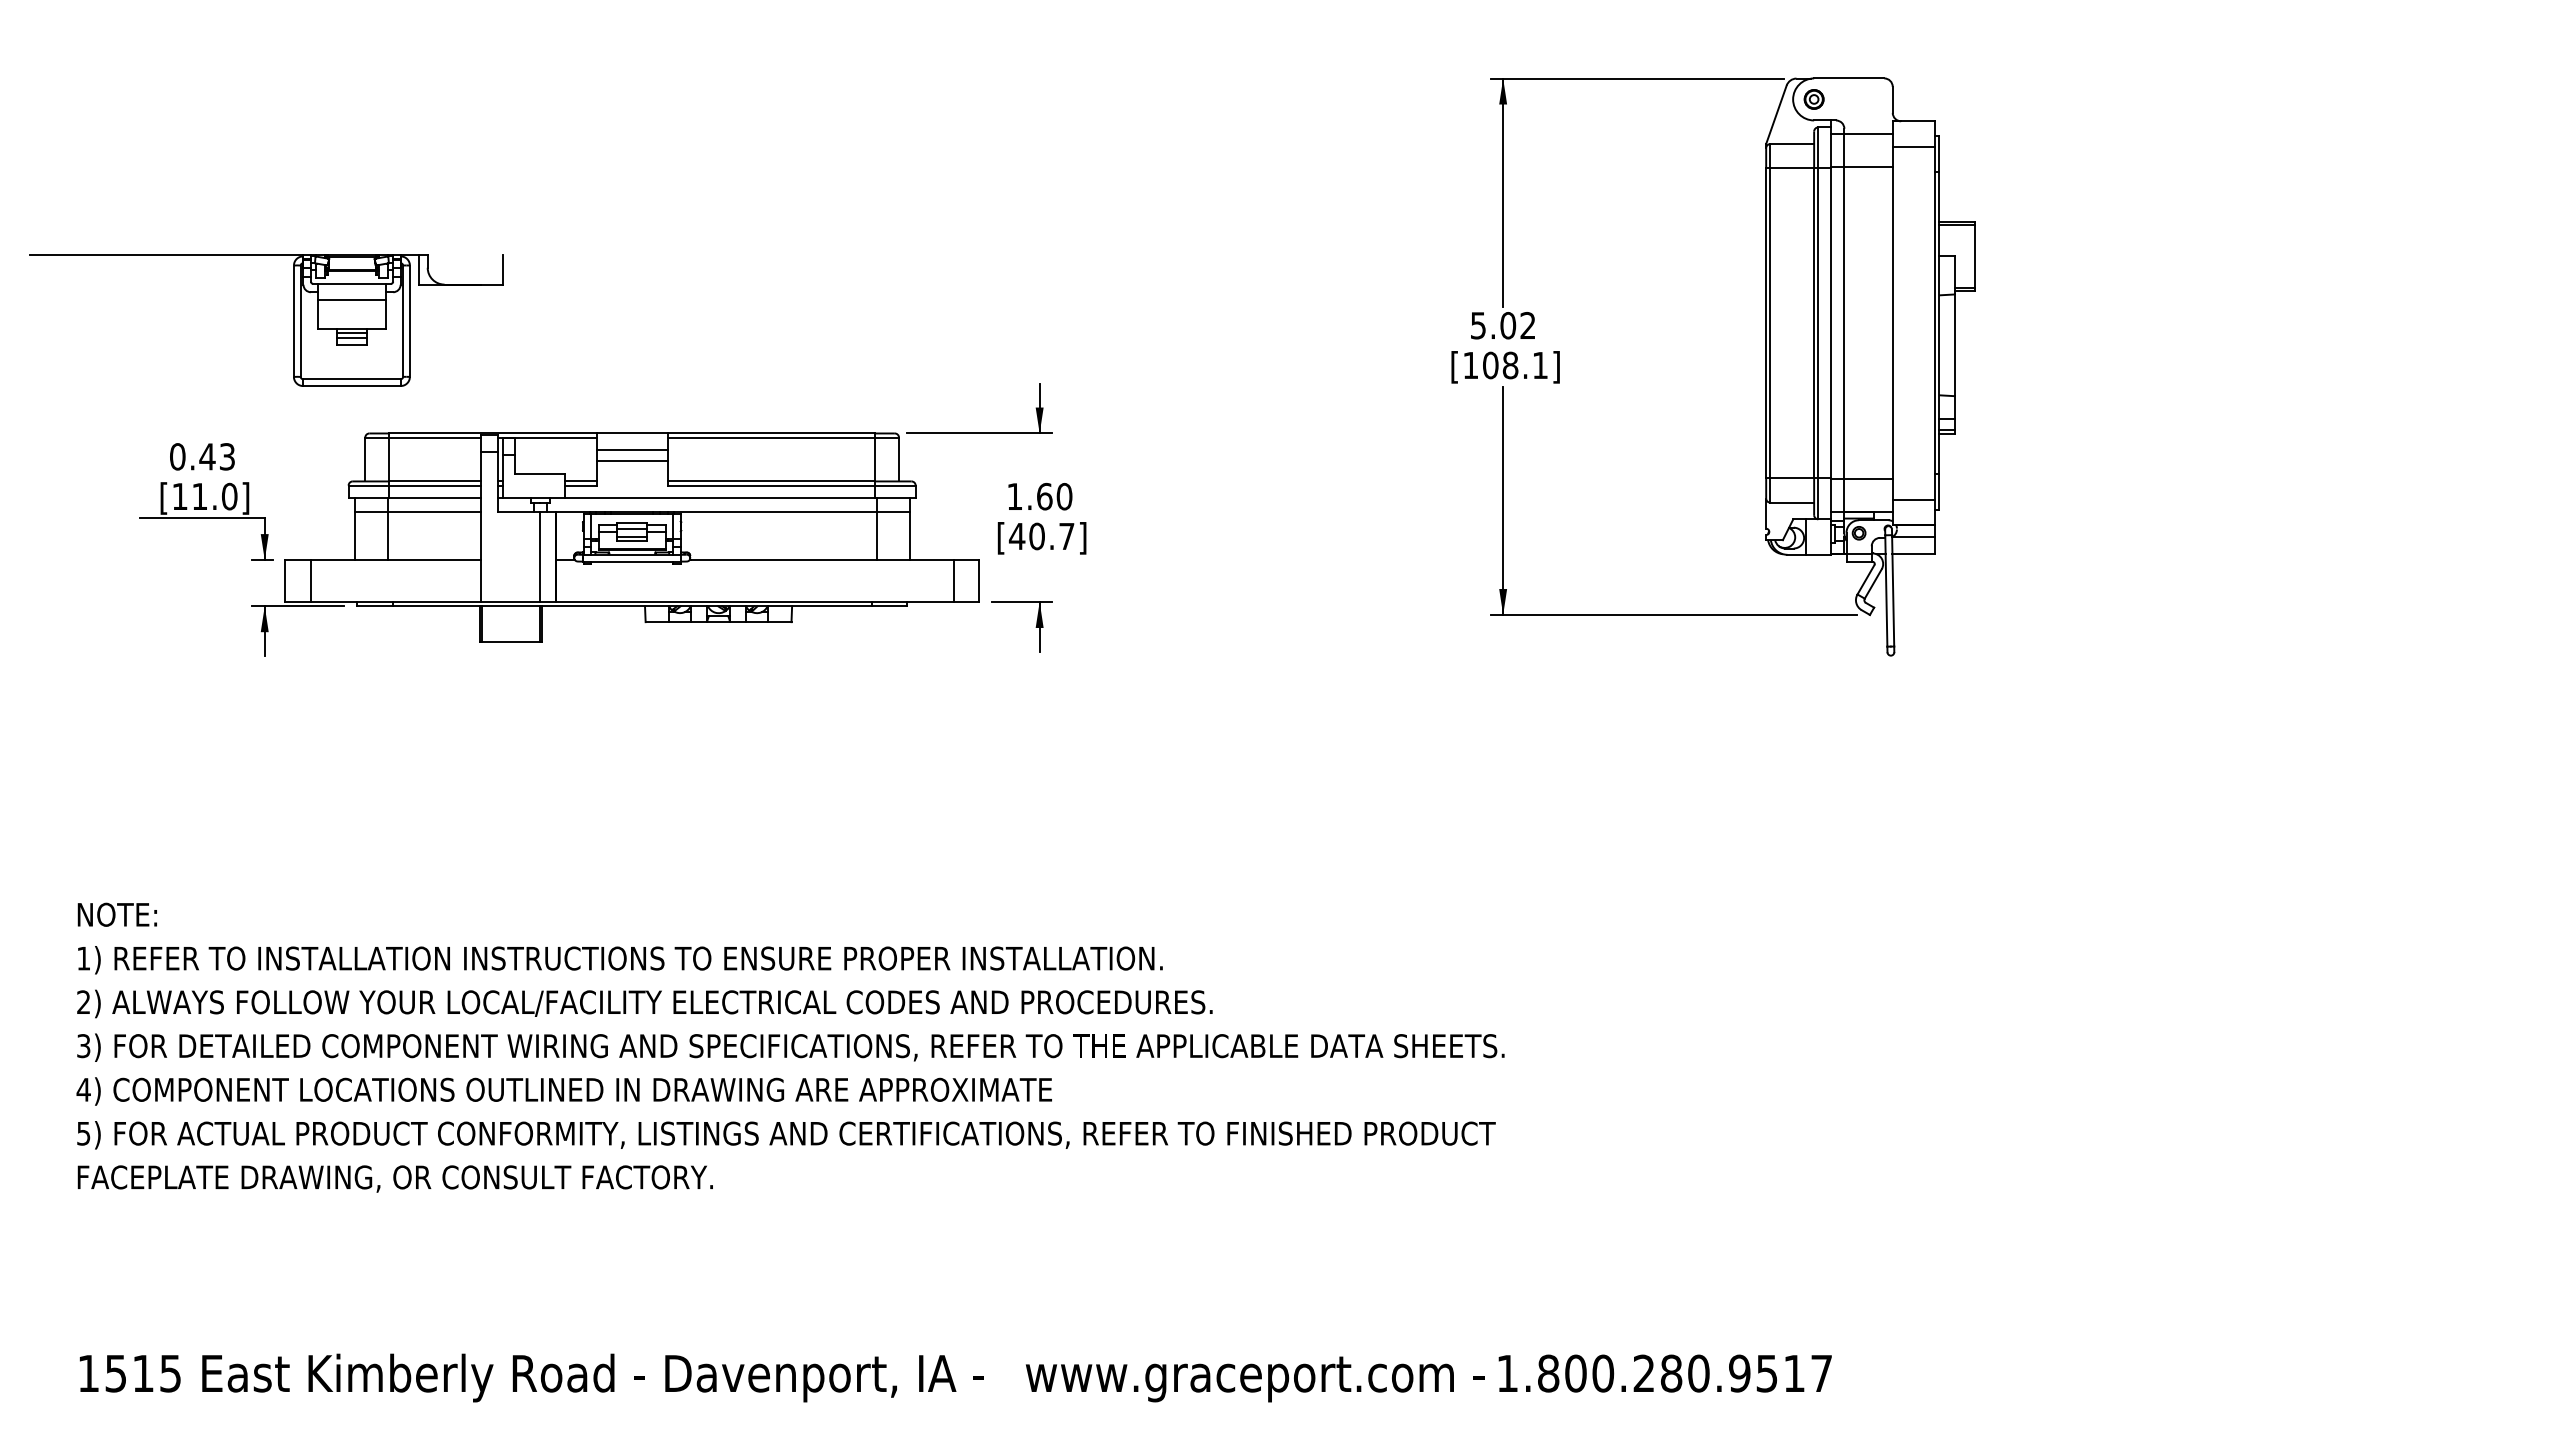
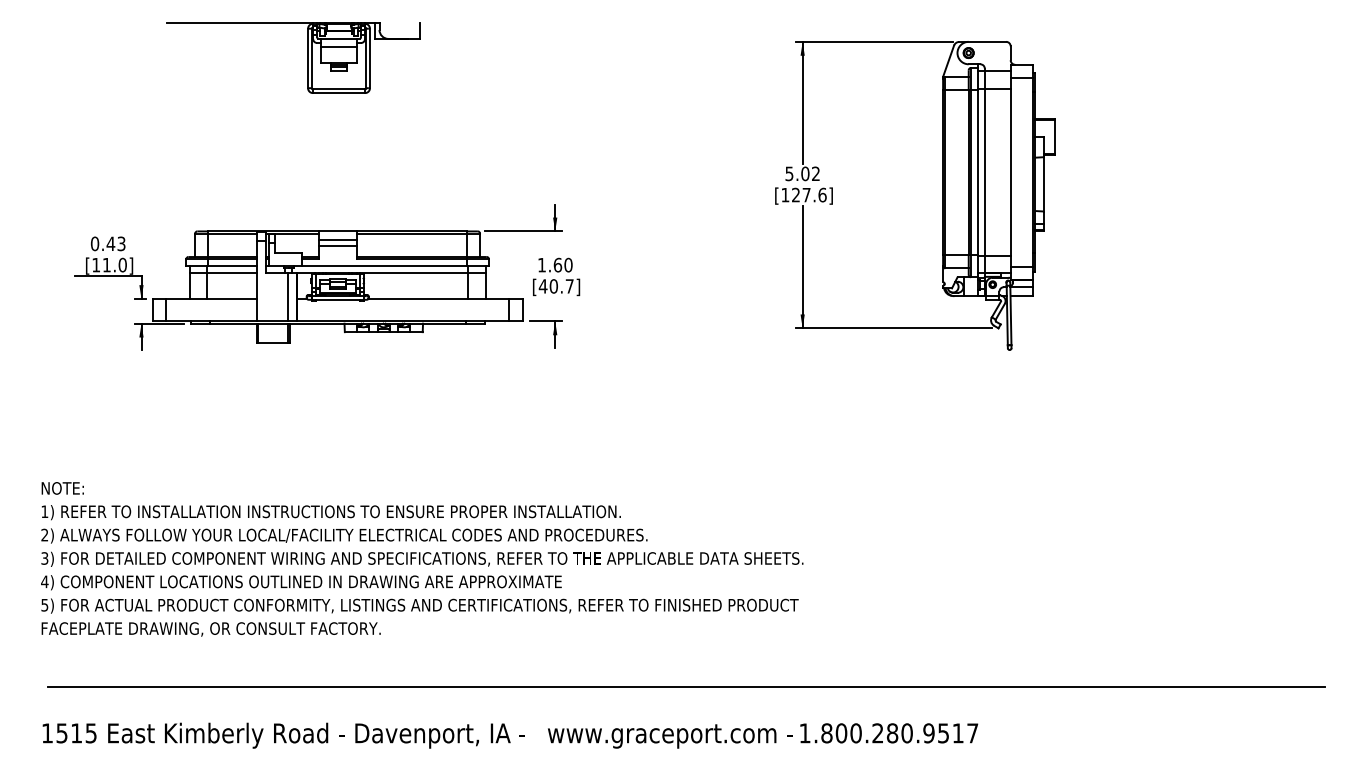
part: (292, 319) -> (307, 57), moved
text: (1514, 364) -> (808, 194), [108.1] -> [127.6]
line: (1285, 1287) -> (686, 687), added

